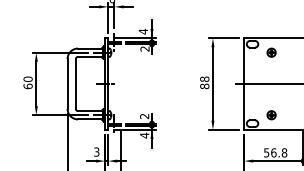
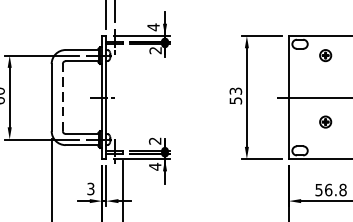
text: (204, 82) -> (235, 95), 88 -> 53
line: (75, 83) -> (62, 96), solid -> dashed
part: (271, 115) -> (325, 122), moved

